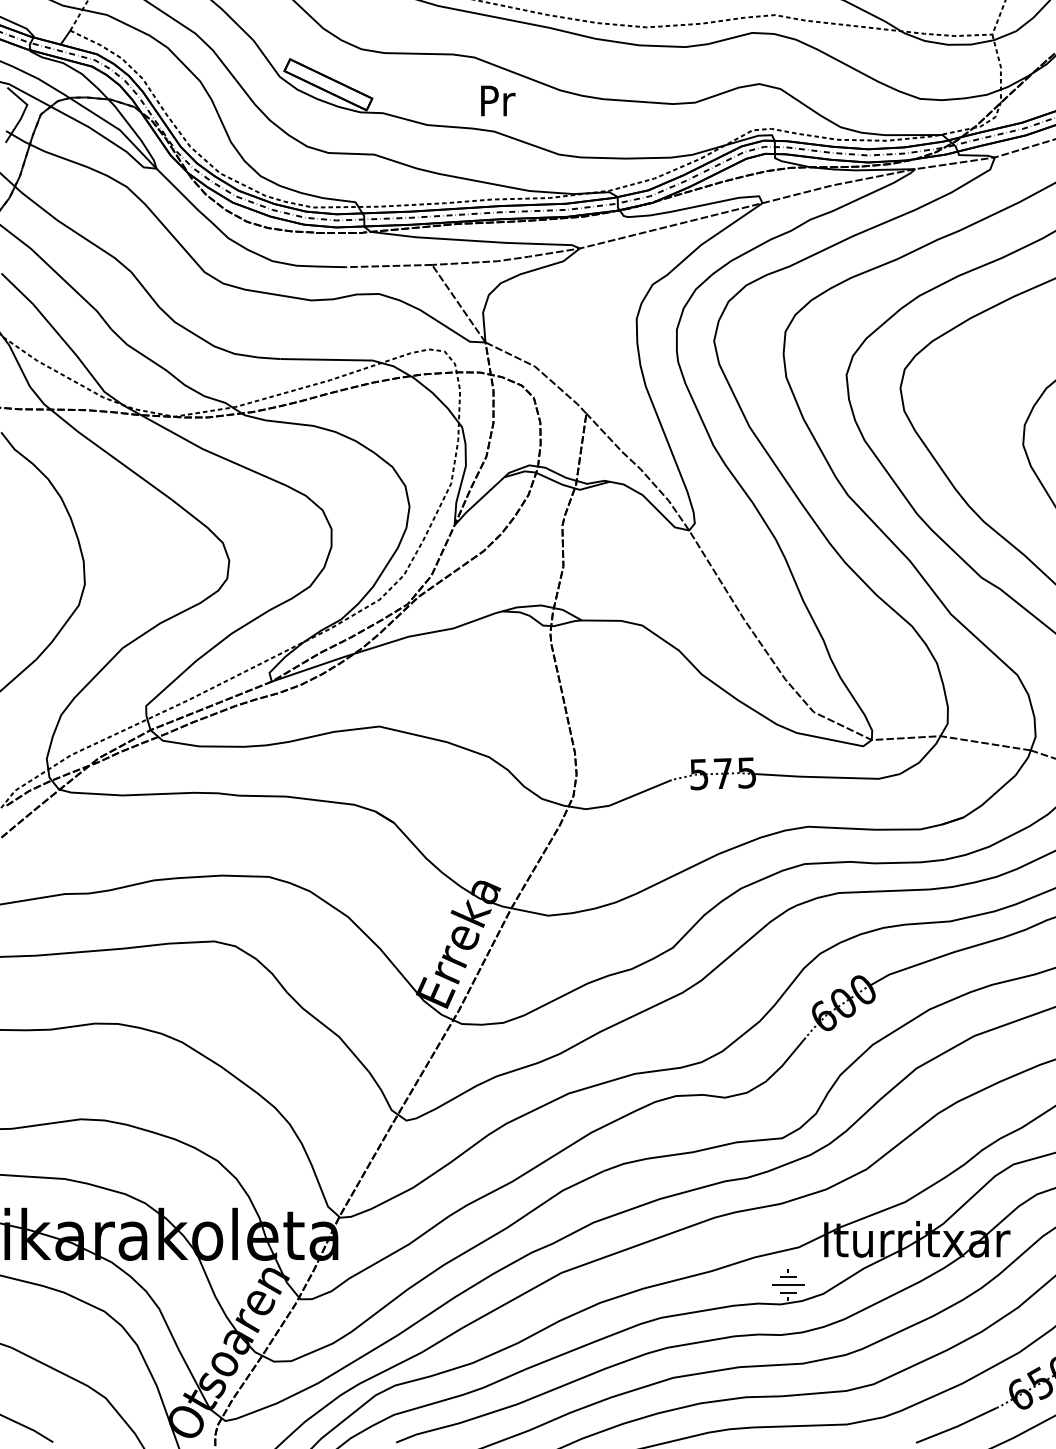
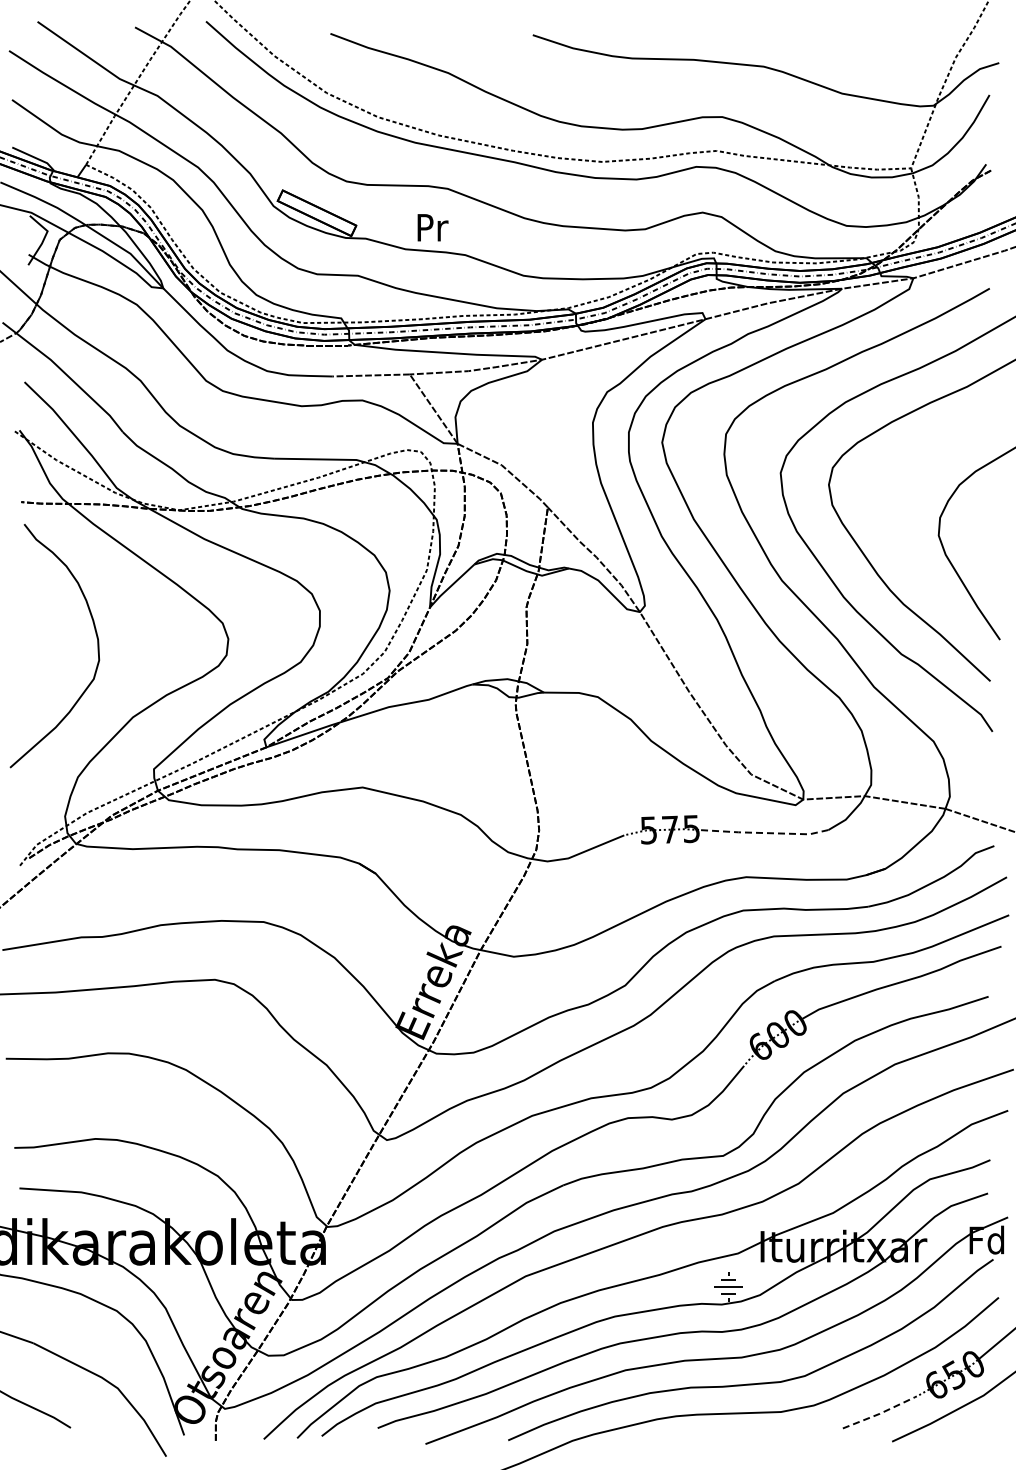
text: (497, 100) -> (432, 227), moved
line: (828, 777) -> (764, 833), solid -> dashed
line: (956, 1426) -> (879, 1413), solid -> dashed

